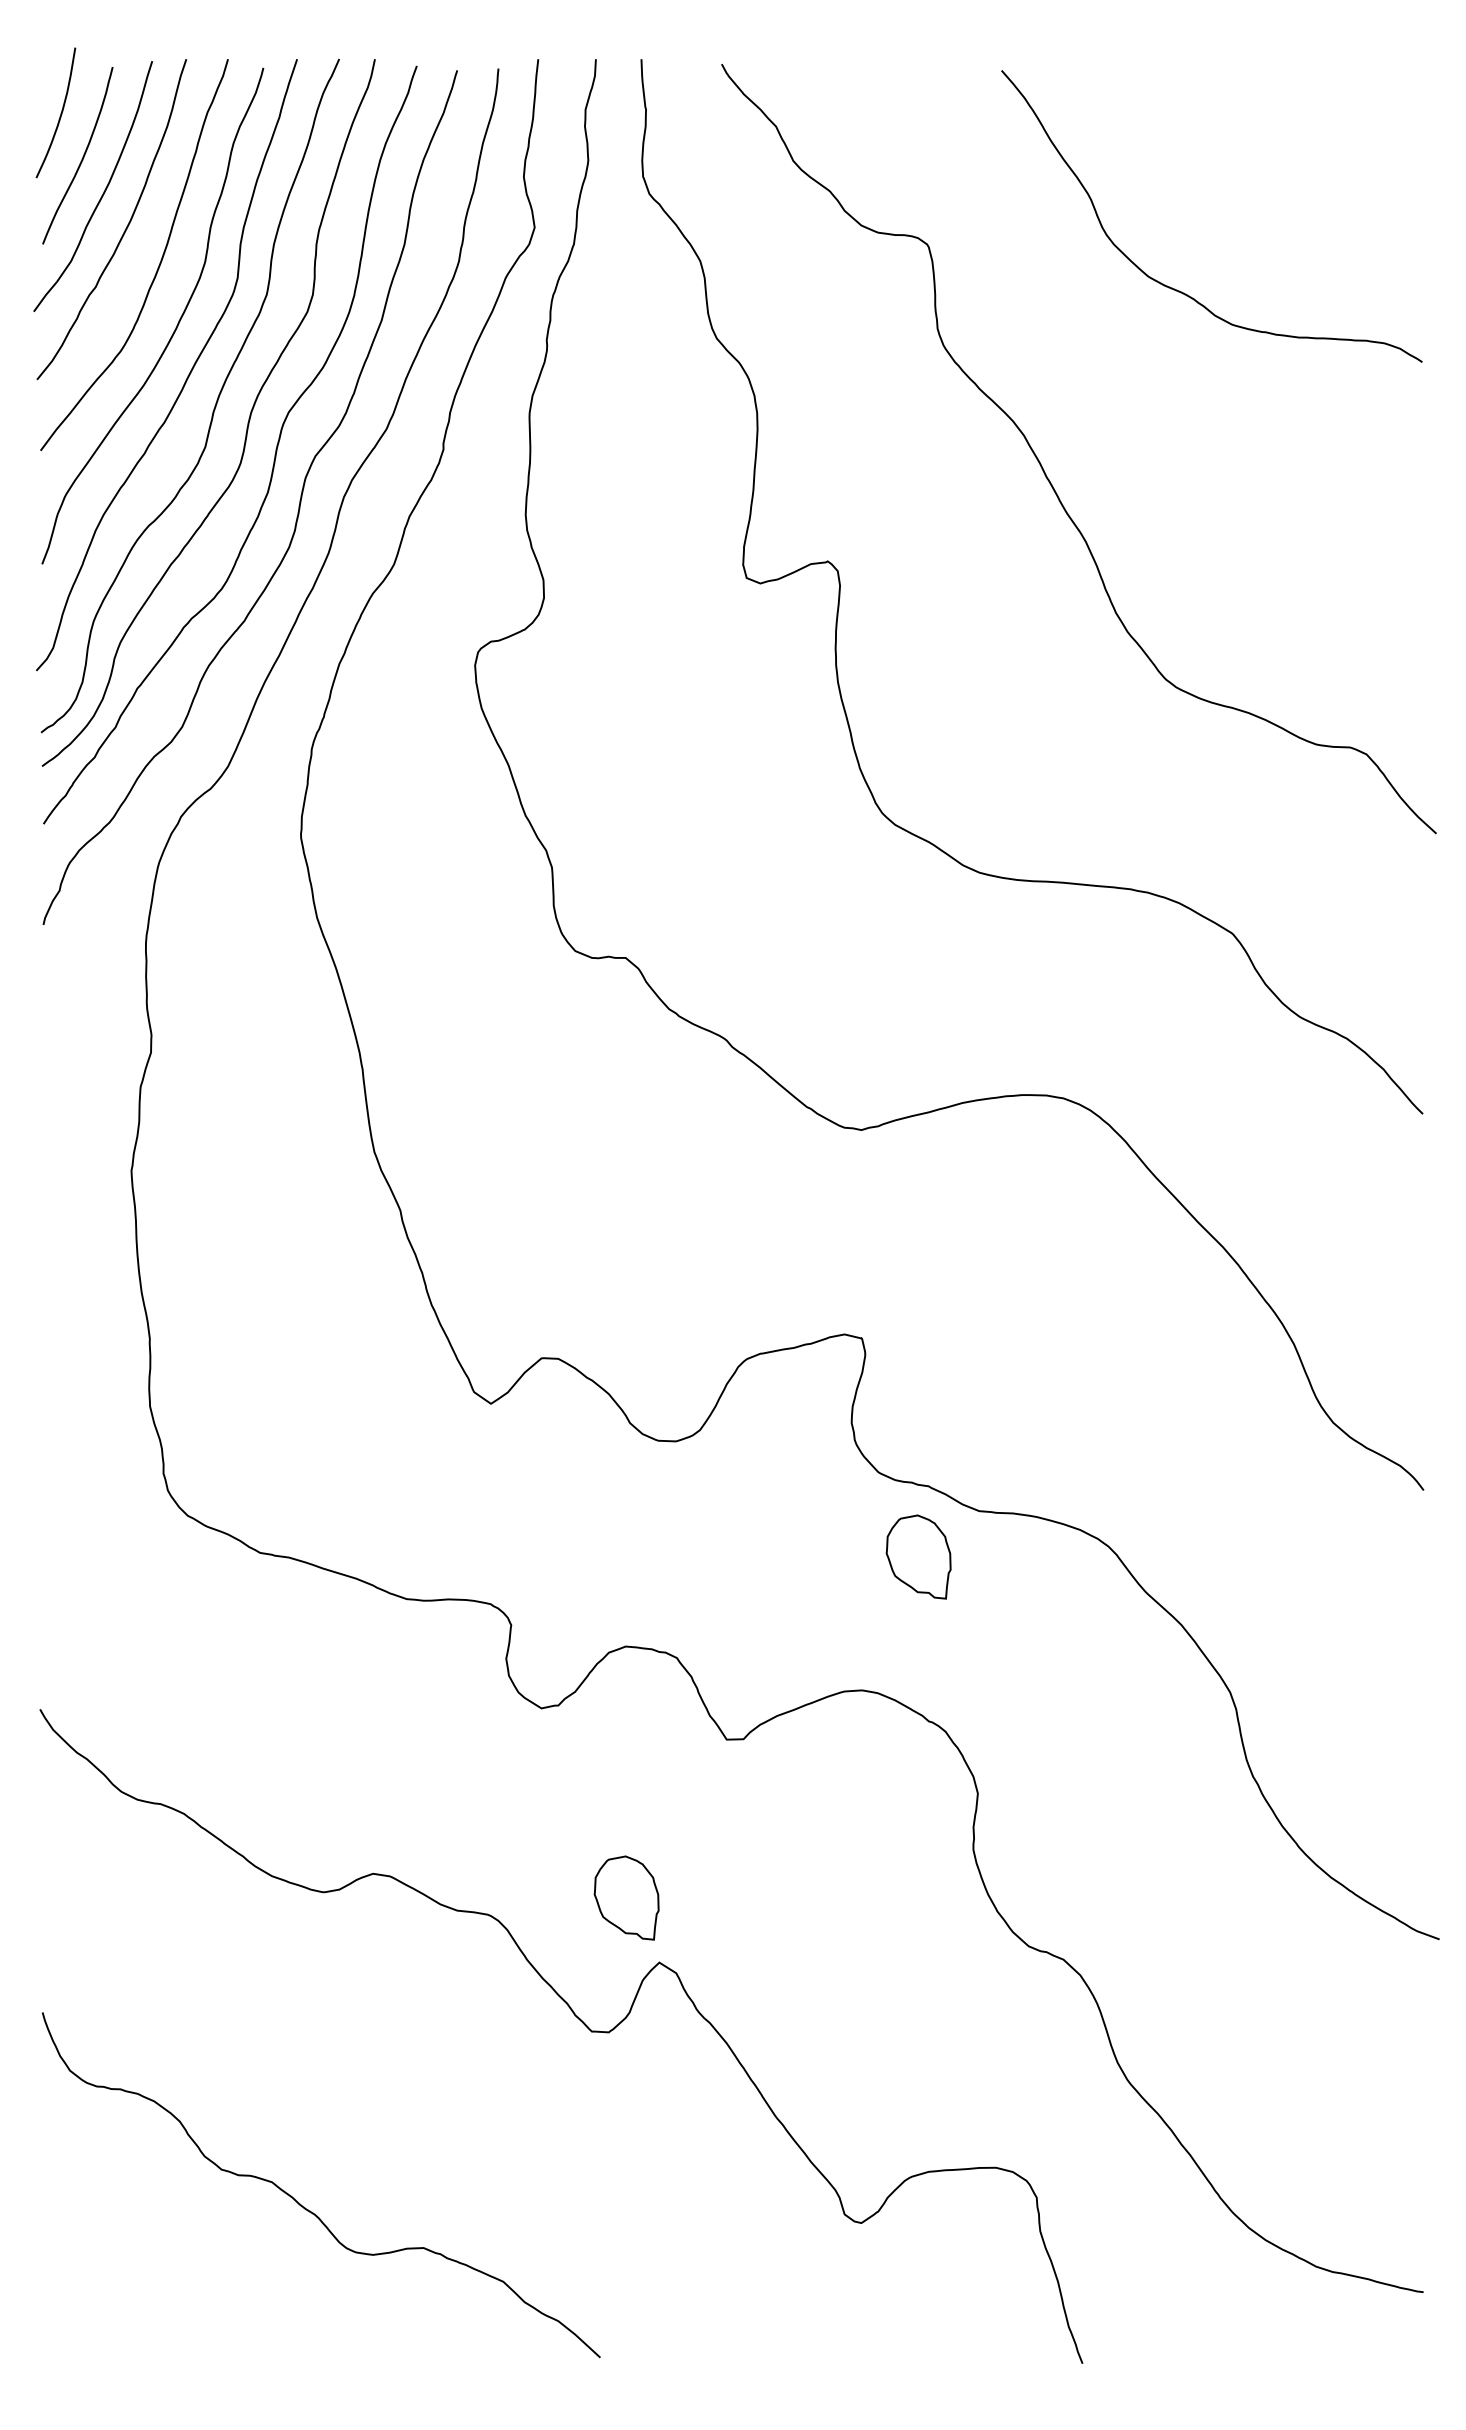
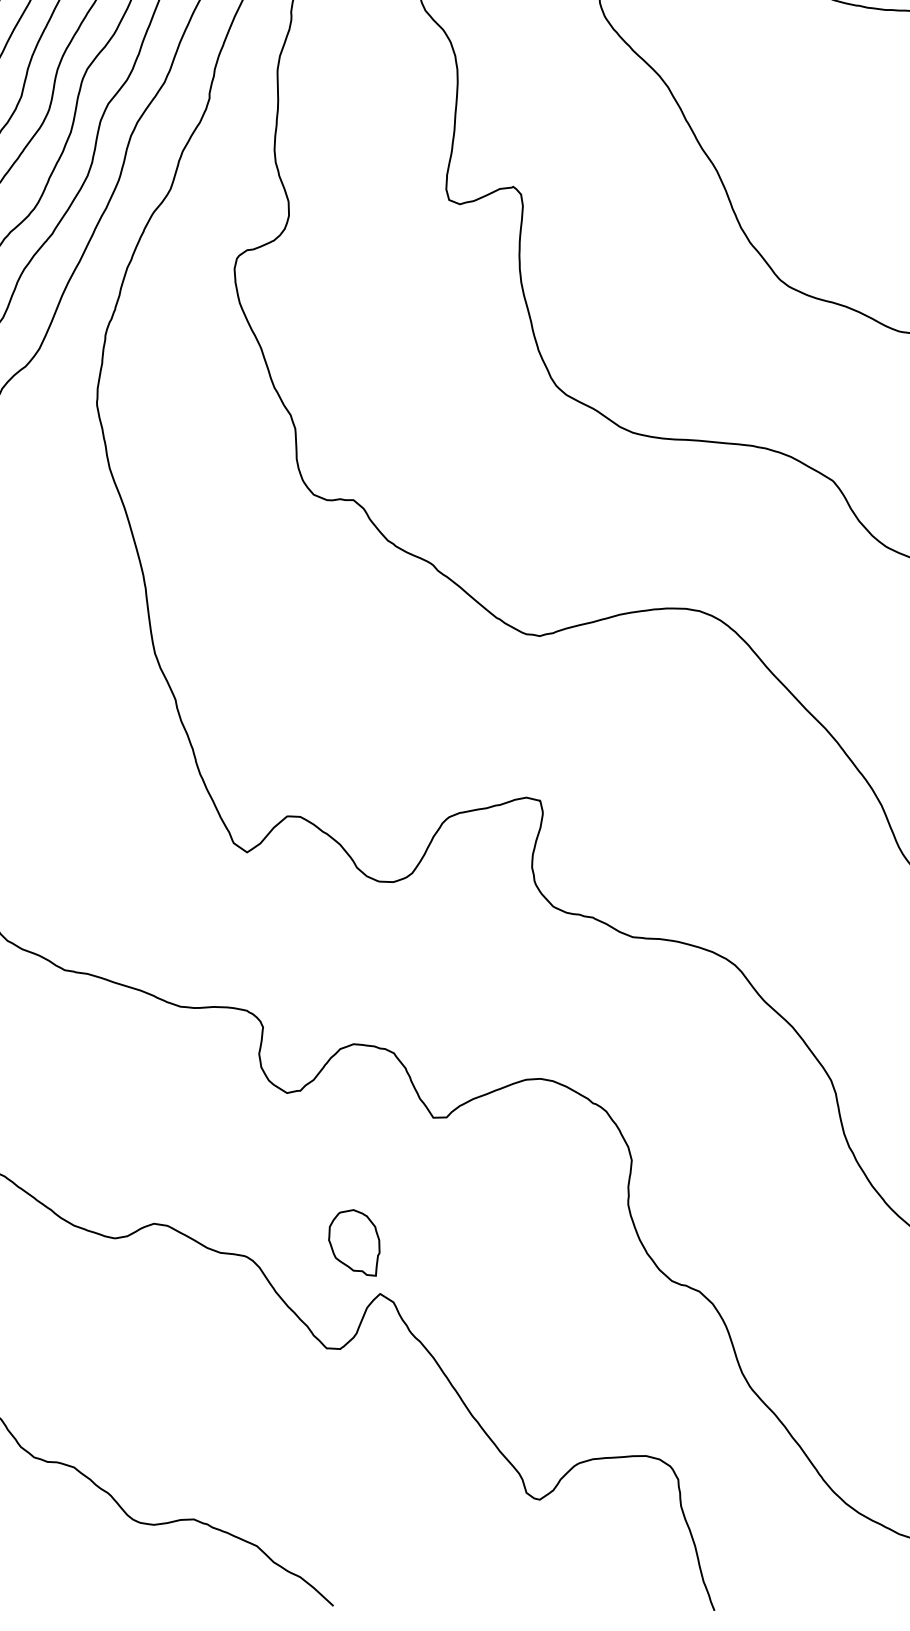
part: (918, 1556) -> (584, 973), removed

